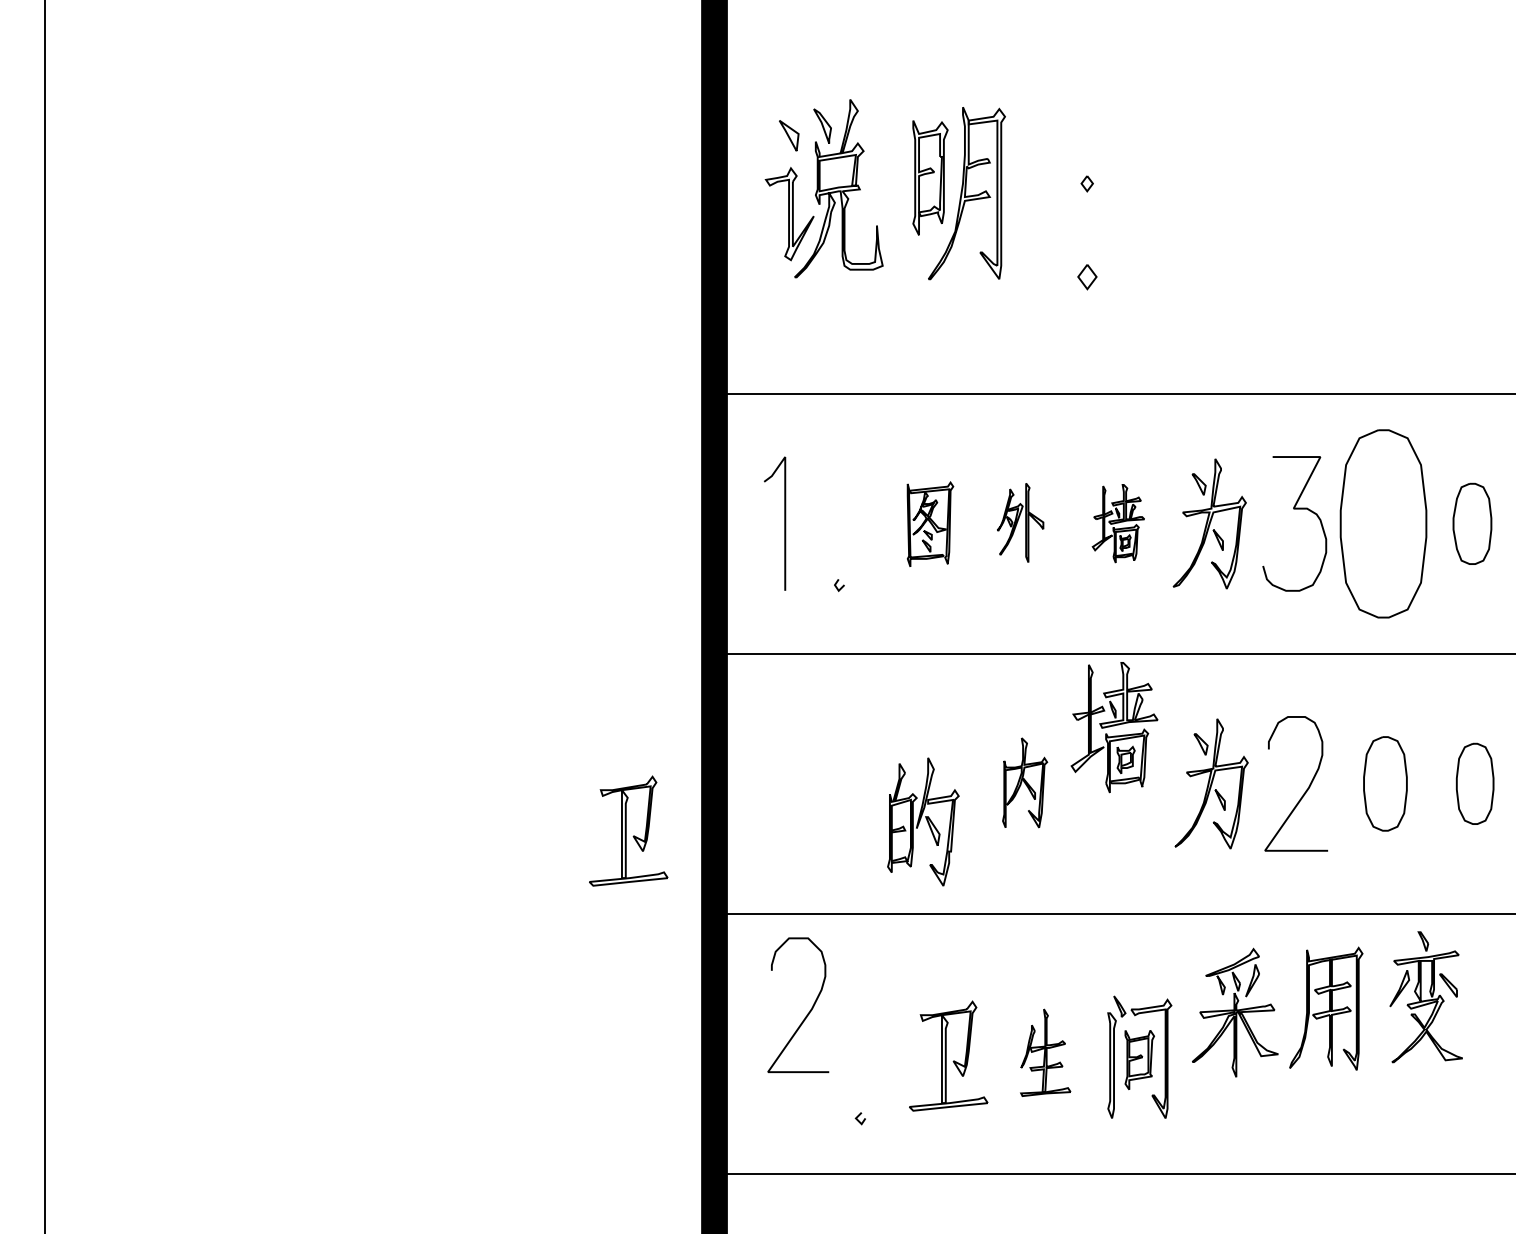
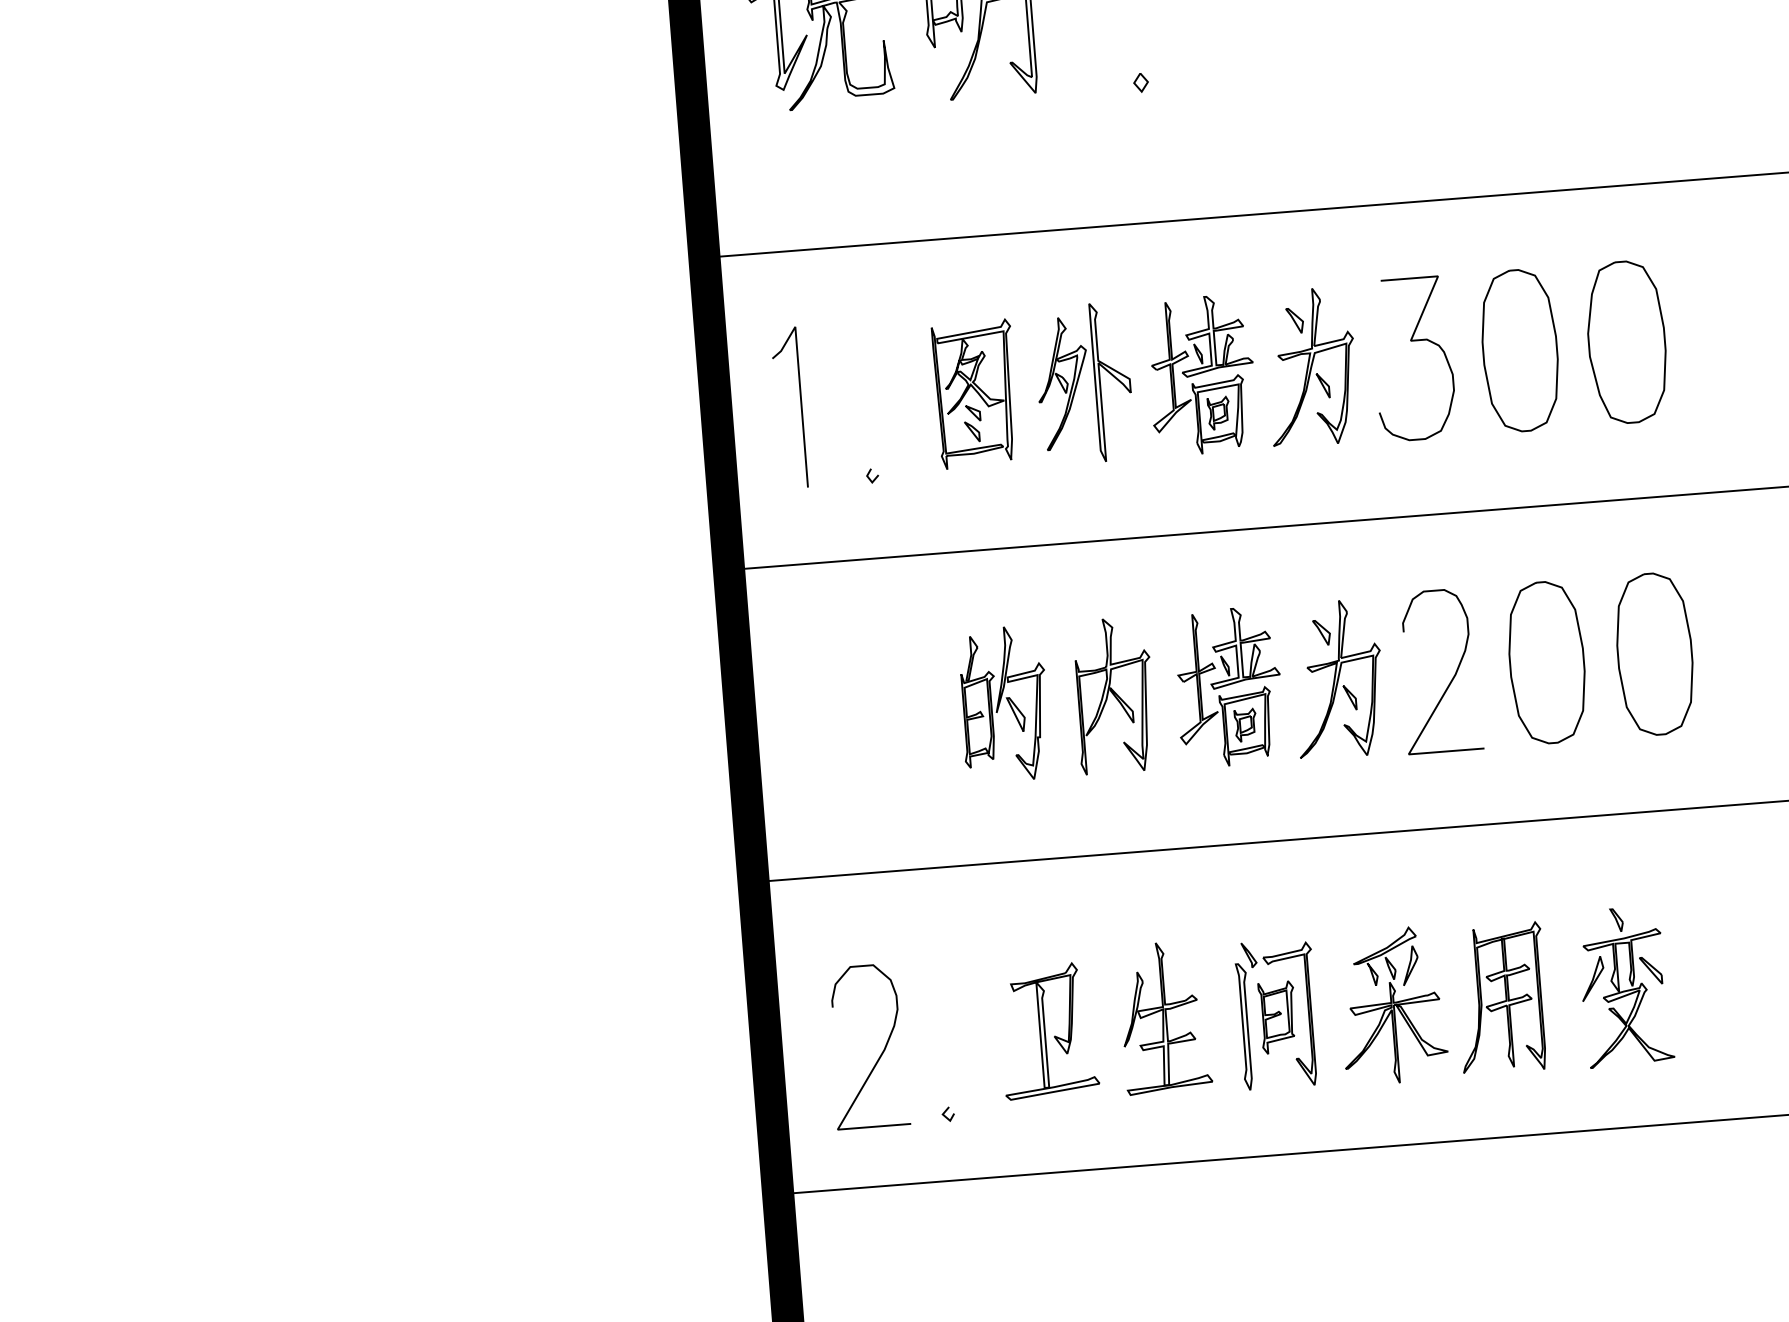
part: (1086, 277) -> (1140, 82), size x0.62
part: (1020, 522) -> (1084, 383), size x1.67
part: (1118, 523) -> (1201, 375), size x1.67
part: (1383, 523) -> (1520, 350), size x0.71
part: (1472, 523) -> (1626, 341), size x1.67
part: (930, 524) -> (976, 394), size x1.43
part: (1114, 727) -> (1228, 687), moved
part: (1024, 782) -> (1113, 695), size x1.43
part: (1385, 783) -> (1547, 662), size x1.43
part: (1474, 783) -> (1653, 653), size x1.67
part: (923, 821) -> (1004, 703), moved
part: (628, 830) -> (642, 790), removed
part: (1425, 997) -> (1624, 987), moved
part: (1326, 1008) -> (1502, 998), moved
curve: (809, 1010) -> (881, 1051), moved
part: (1235, 1012) -> (1392, 1005), moved
part: (1045, 1052) -> (1164, 1017), size x1.43

